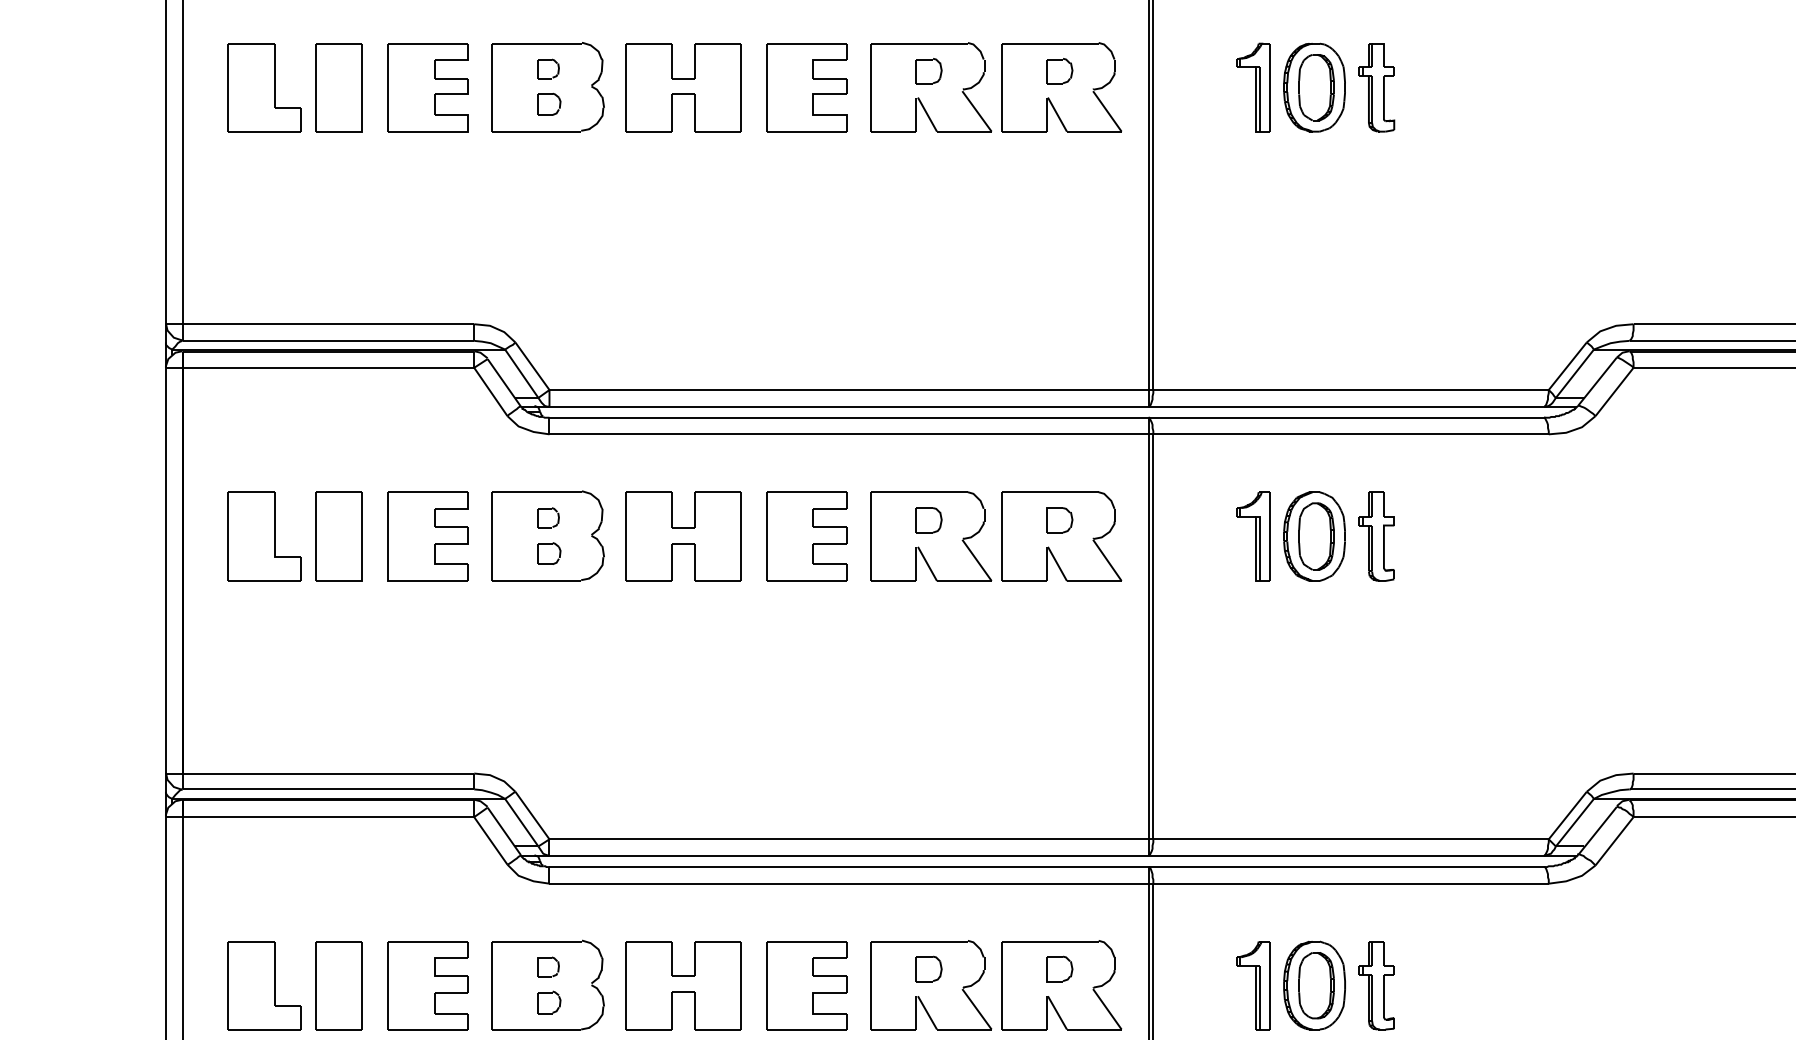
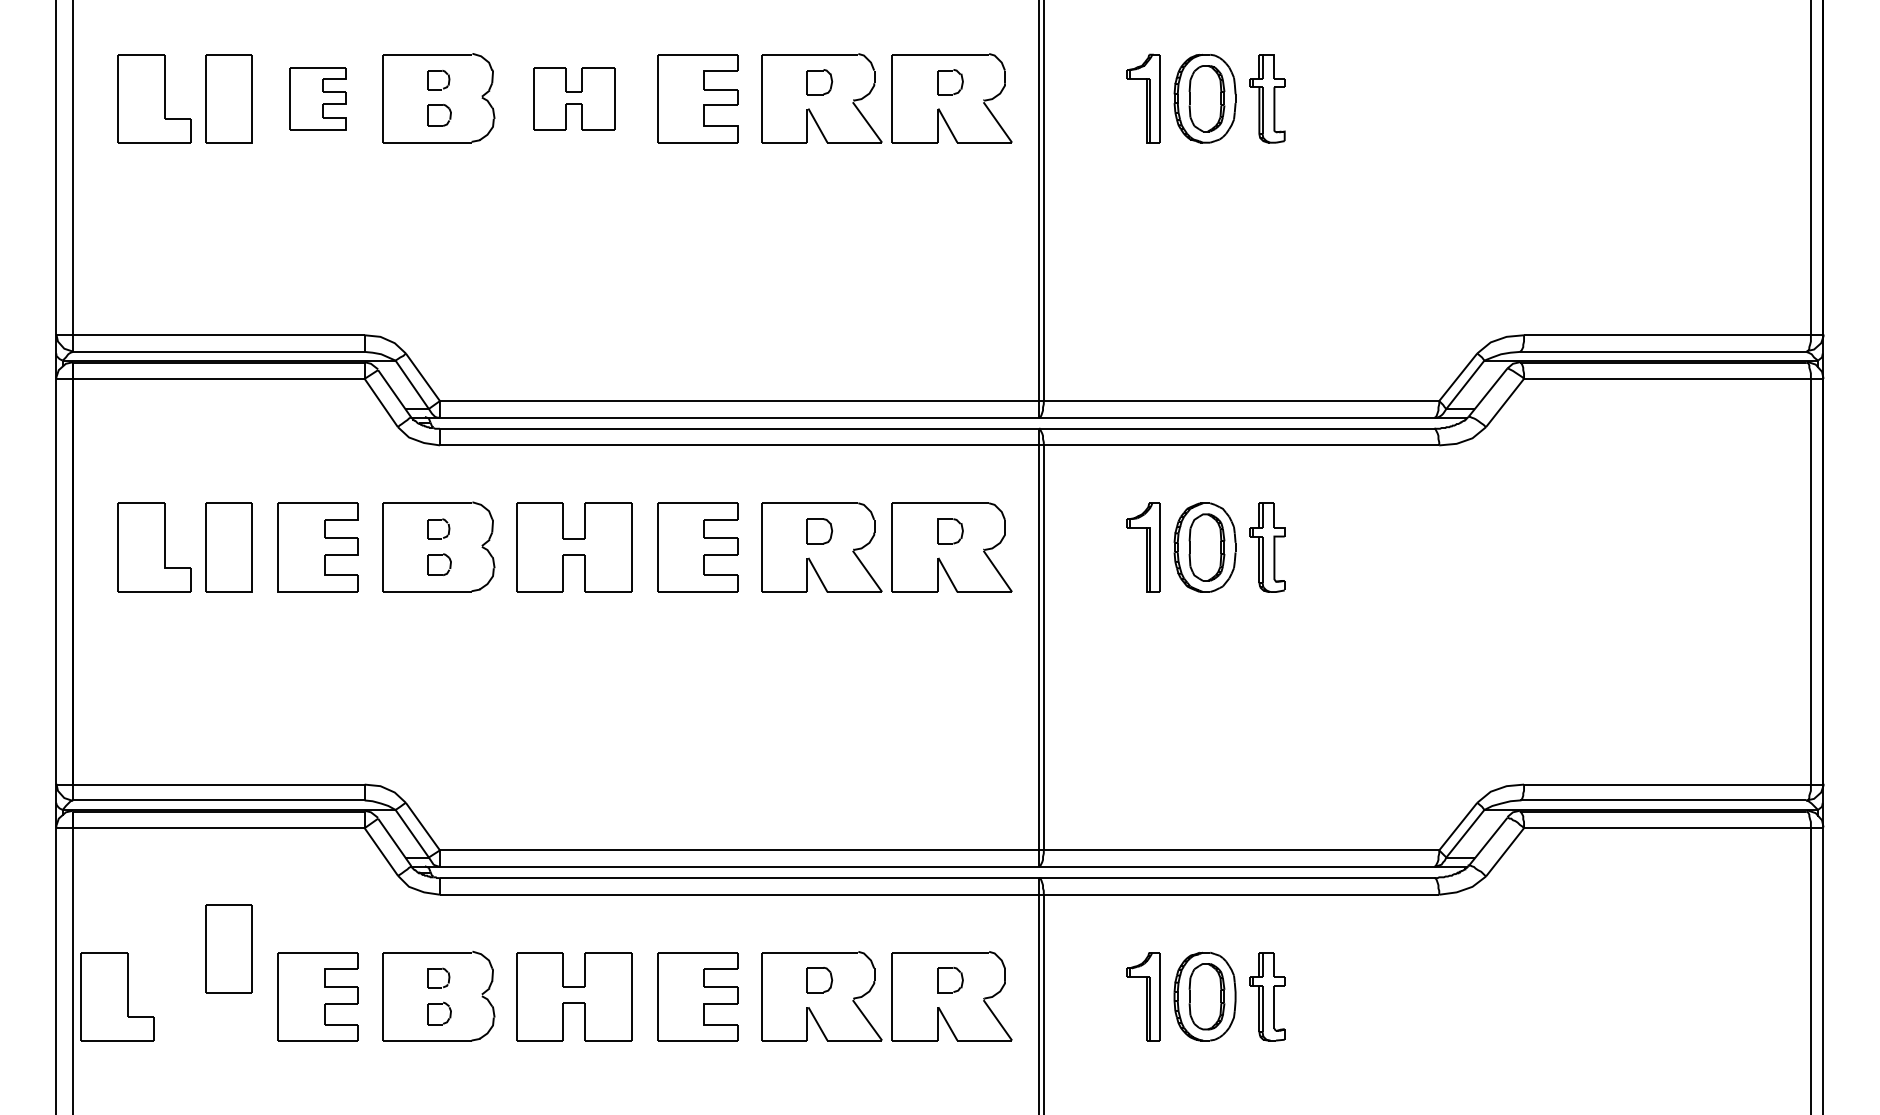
part: (427, 87) -> (317, 98), size x0.7
part: (684, 87) -> (574, 98), size x0.7
part: (264, 985) -> (117, 996), moved
part: (338, 985) -> (228, 948), moved

